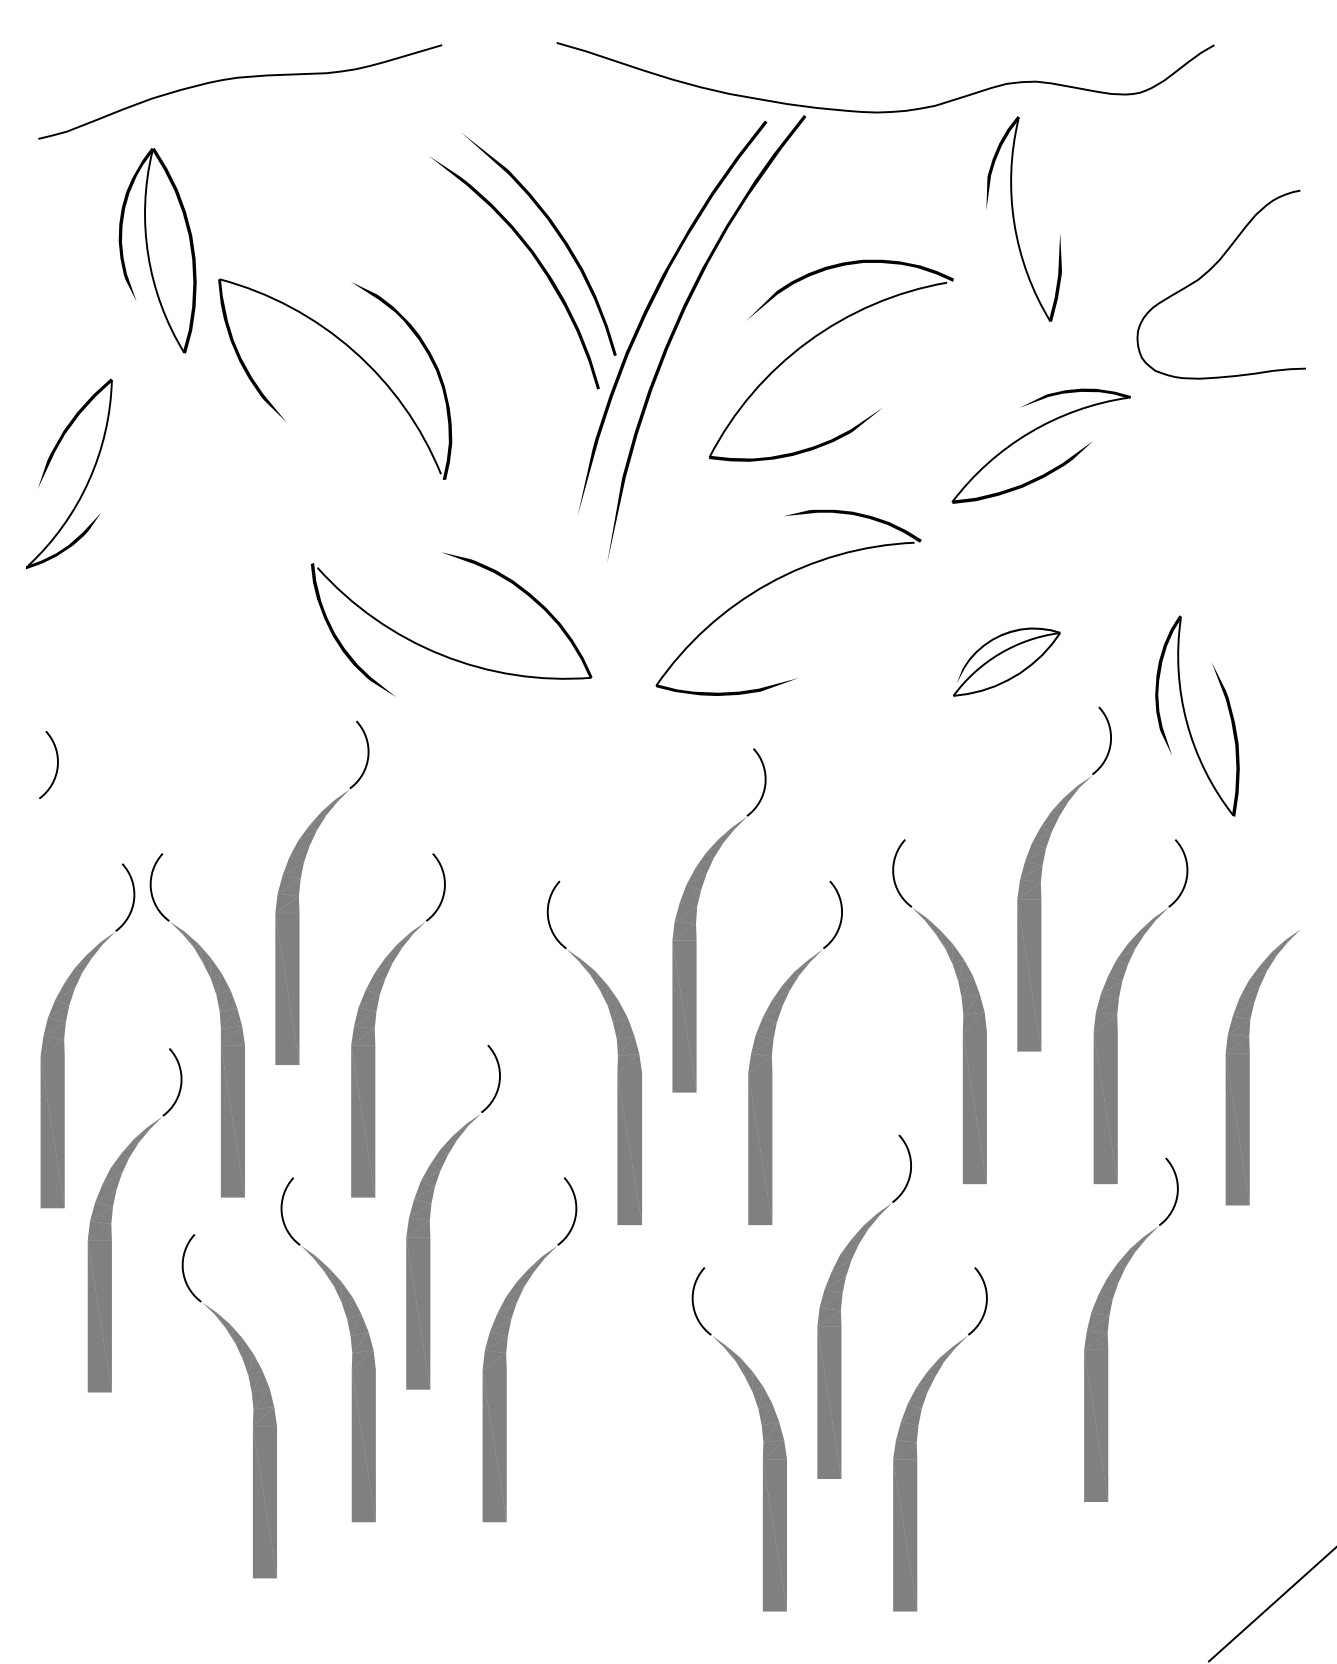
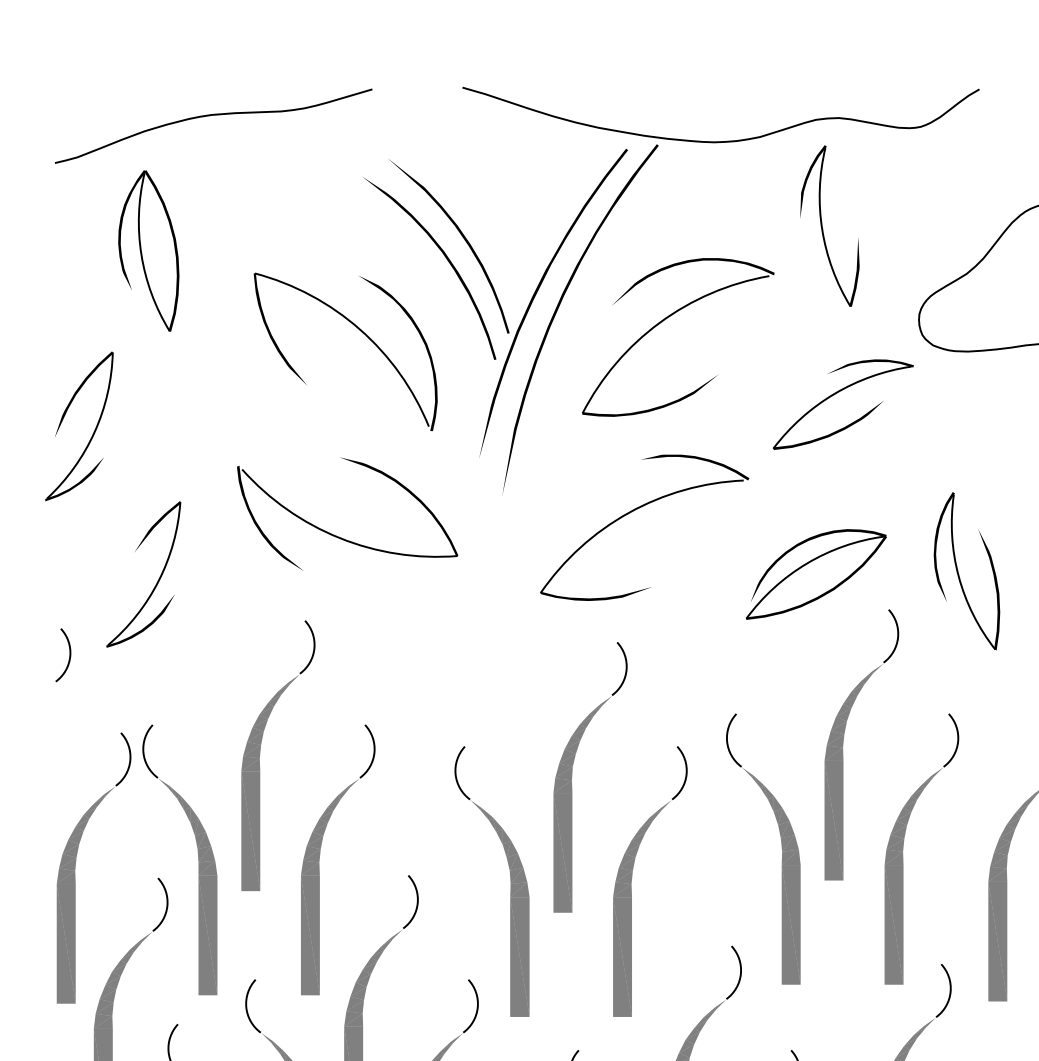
part: (354, 353) -> (360, 331), moved
part: (441, 653) -> (339, 536), moved
part: (1006, 661) -> (816, 573), size x1.67
part: (168, 671) -> (157, 581), added
part: (1187, 719) -> (959, 573), moved

